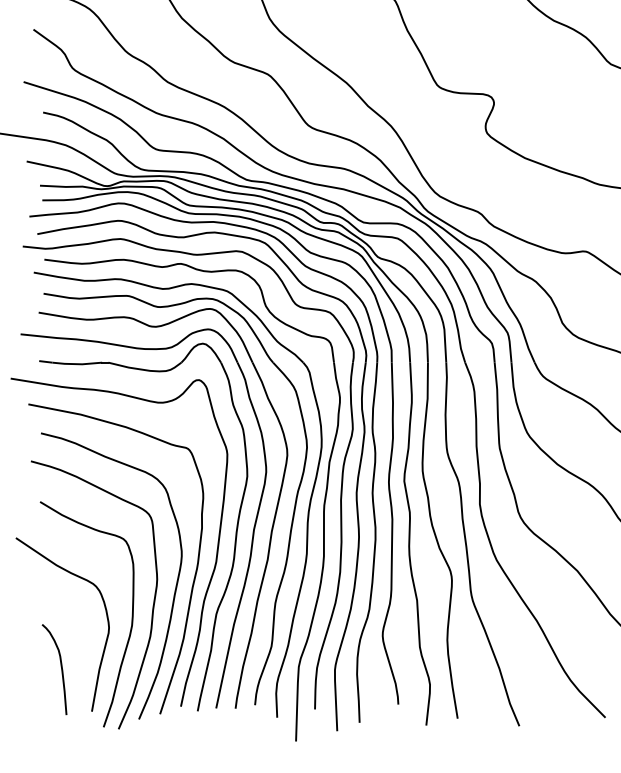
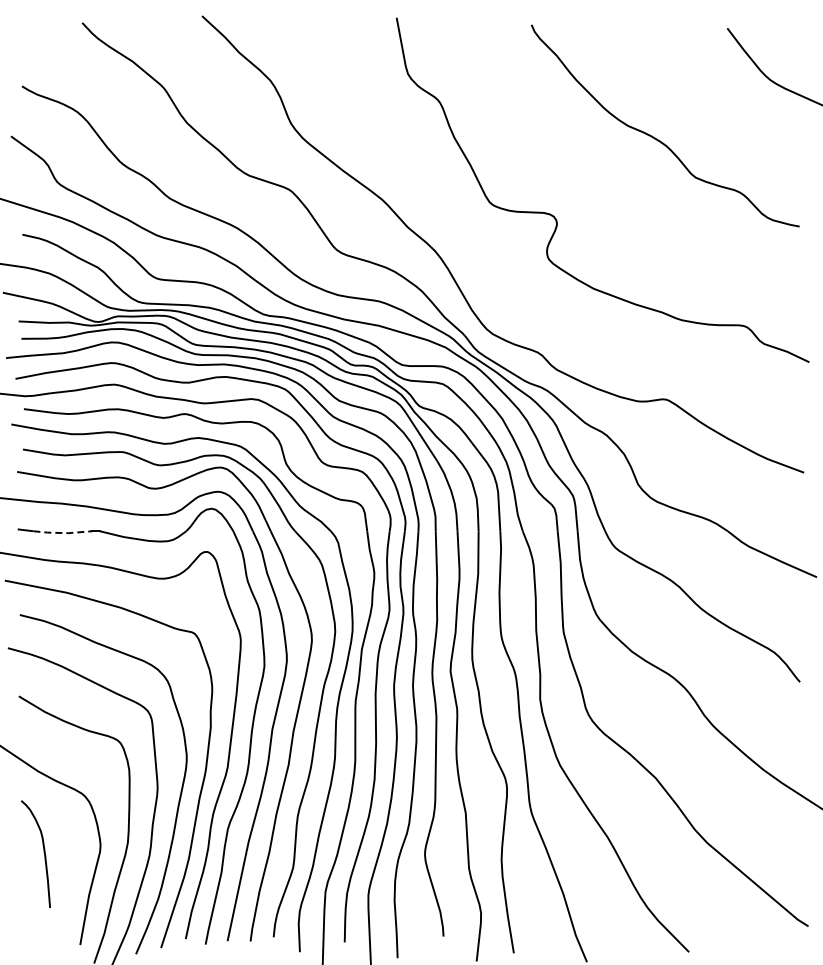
line: (77, 364) -> (63, 533), solid -> dashed
curve: (60, 668) -> (43, 852), moved

